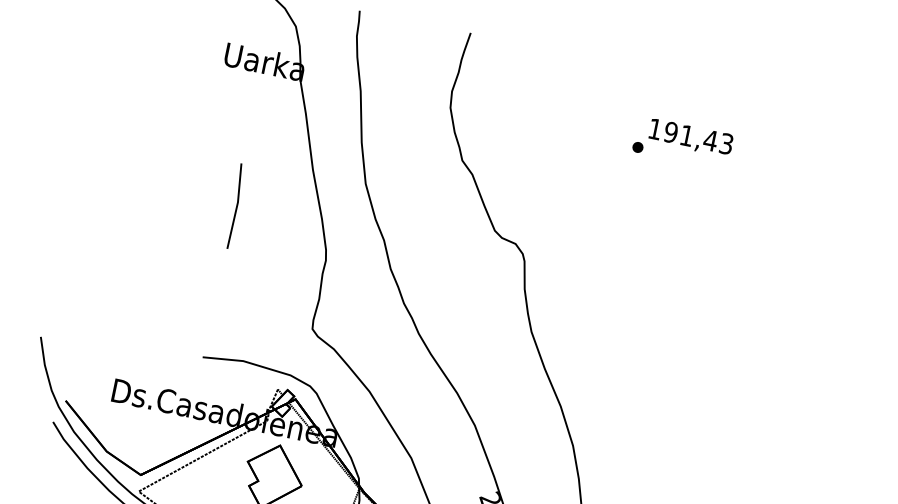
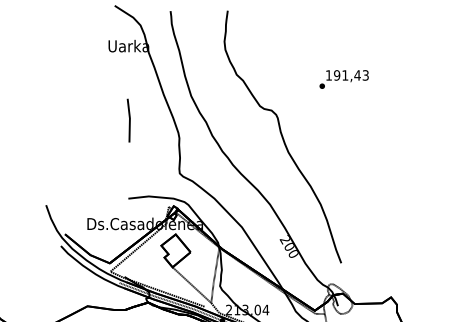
text: (681, 142) -> (343, 79), moved

